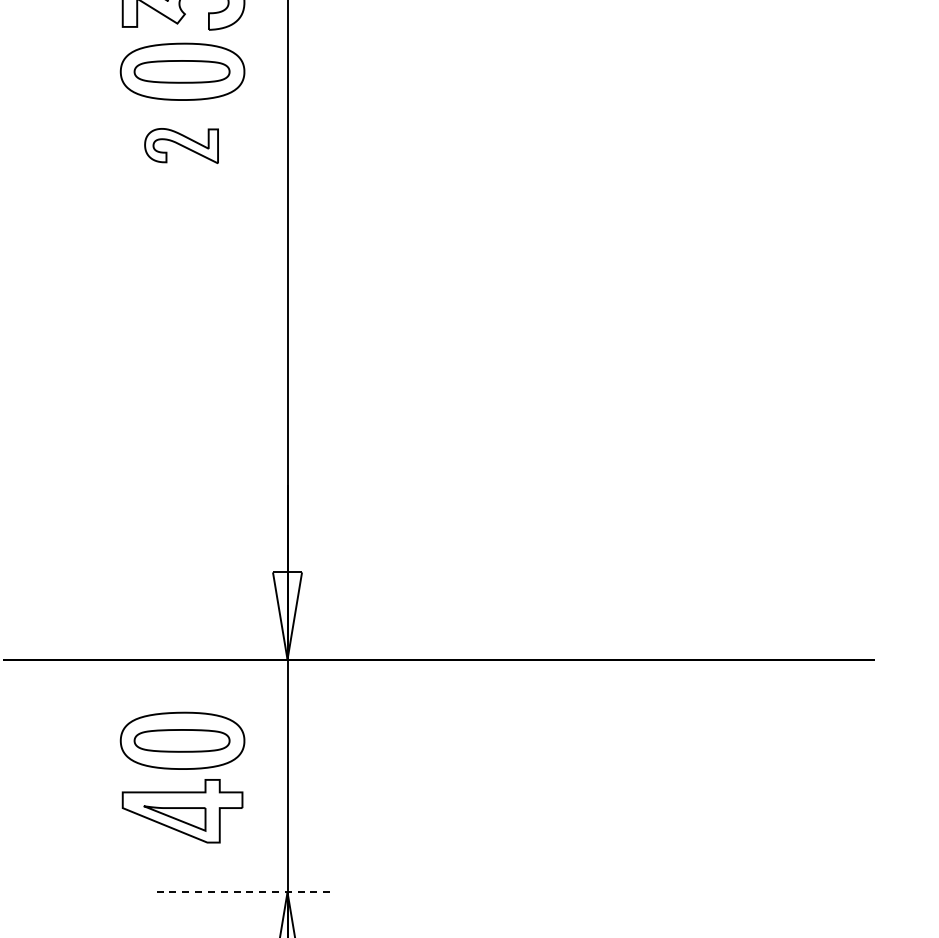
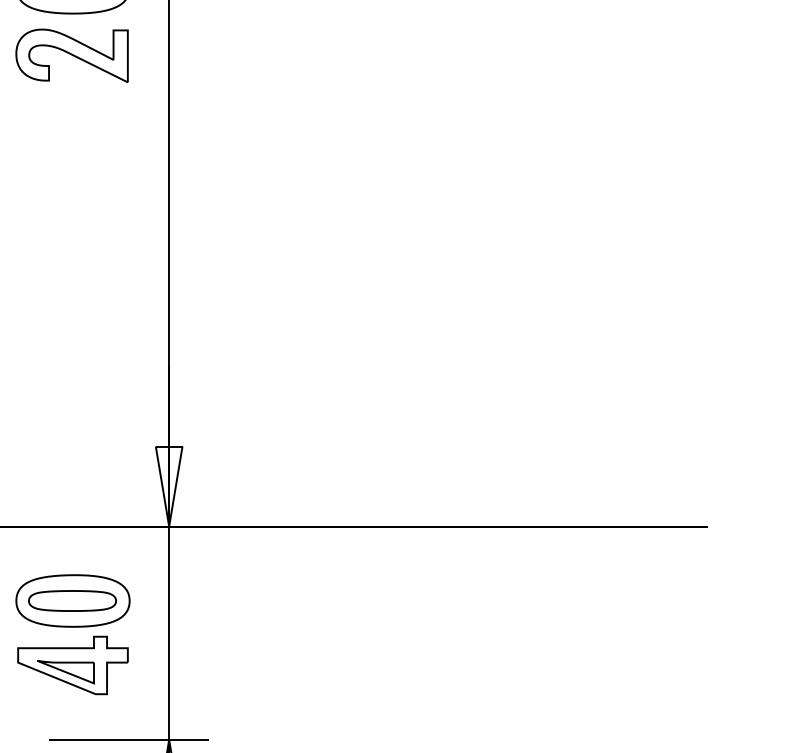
part: (181, 145) -> (71, 55), size x1.67
line: (244, 892) -> (129, 739), dashed -> solid

